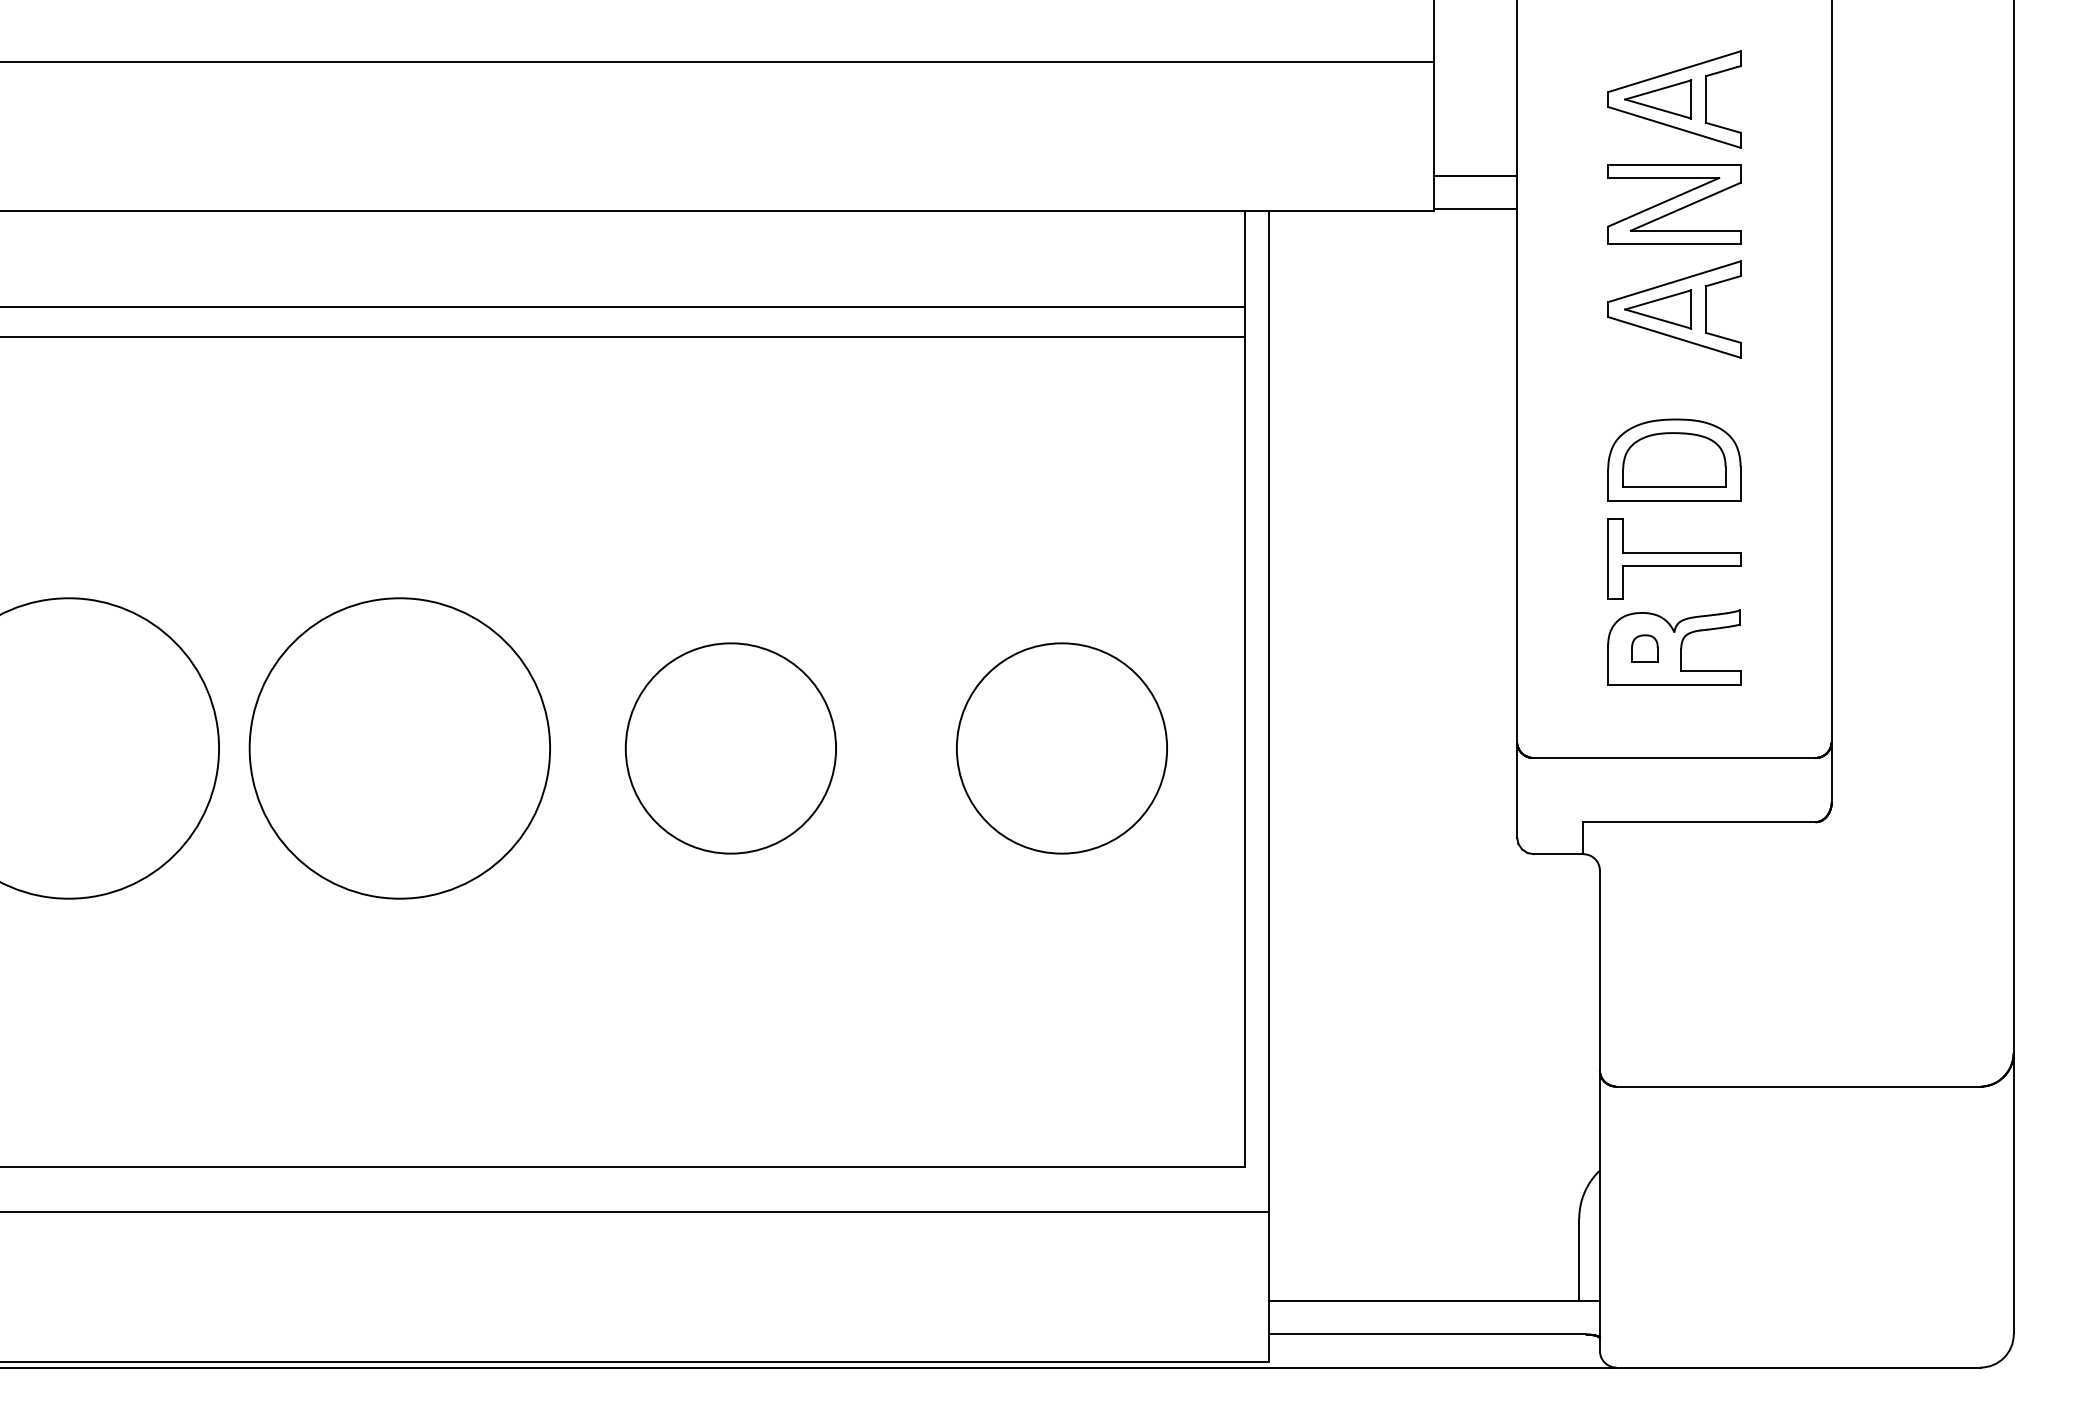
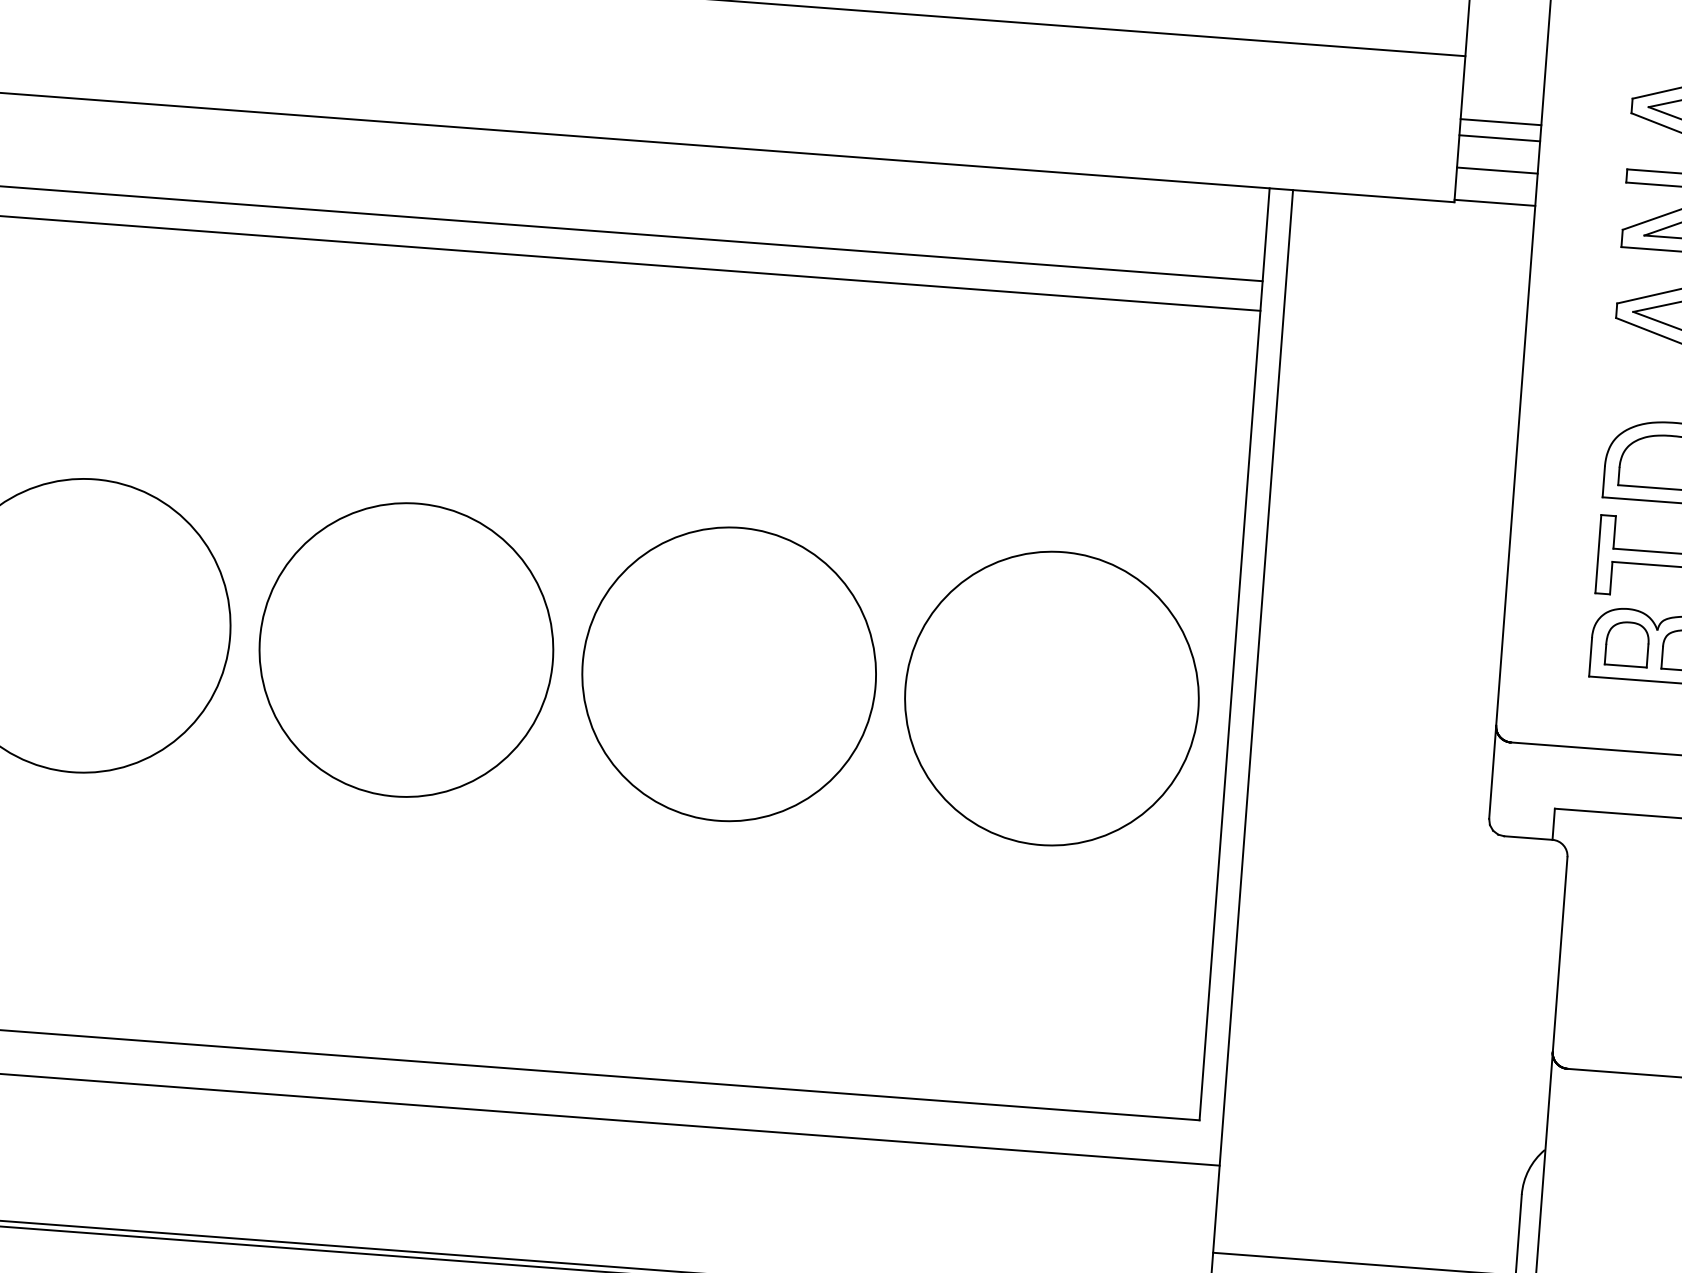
line: (1475, 126) -> (1500, 122), added
line: (1475, 142) -> (1499, 138), added
part: (1644, 648) -> (1627, 643), size x1.67
circle: (730, 748) -> (728, 674), size x1.43
circle: (1061, 748) -> (1051, 698), size x1.43

